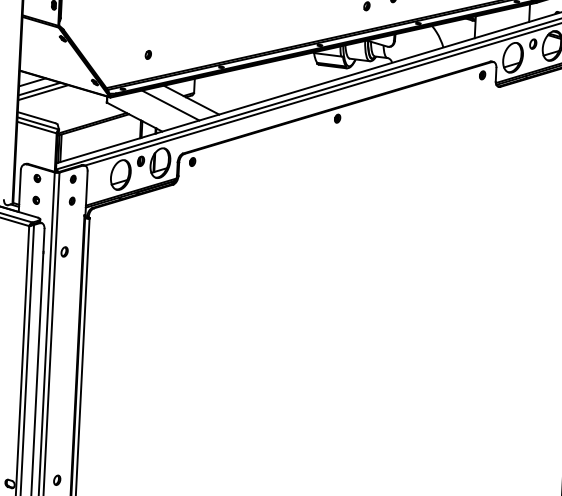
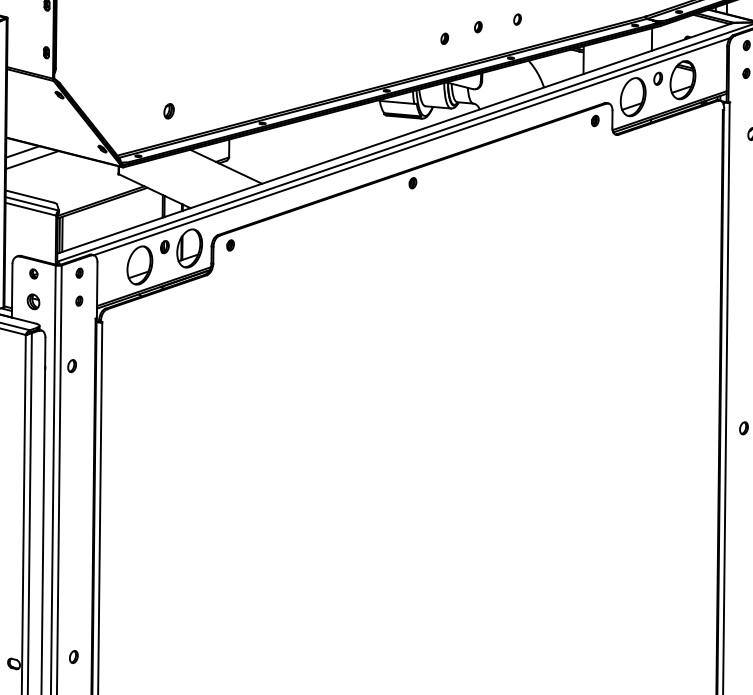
part: (147, 55) -> (168, 111), size x1.4
line: (42, 92) -> (36, 164), removed
line: (170, 105) -> (199, 174), removed
part: (36, 200) -> (33, 301), size x1.6

